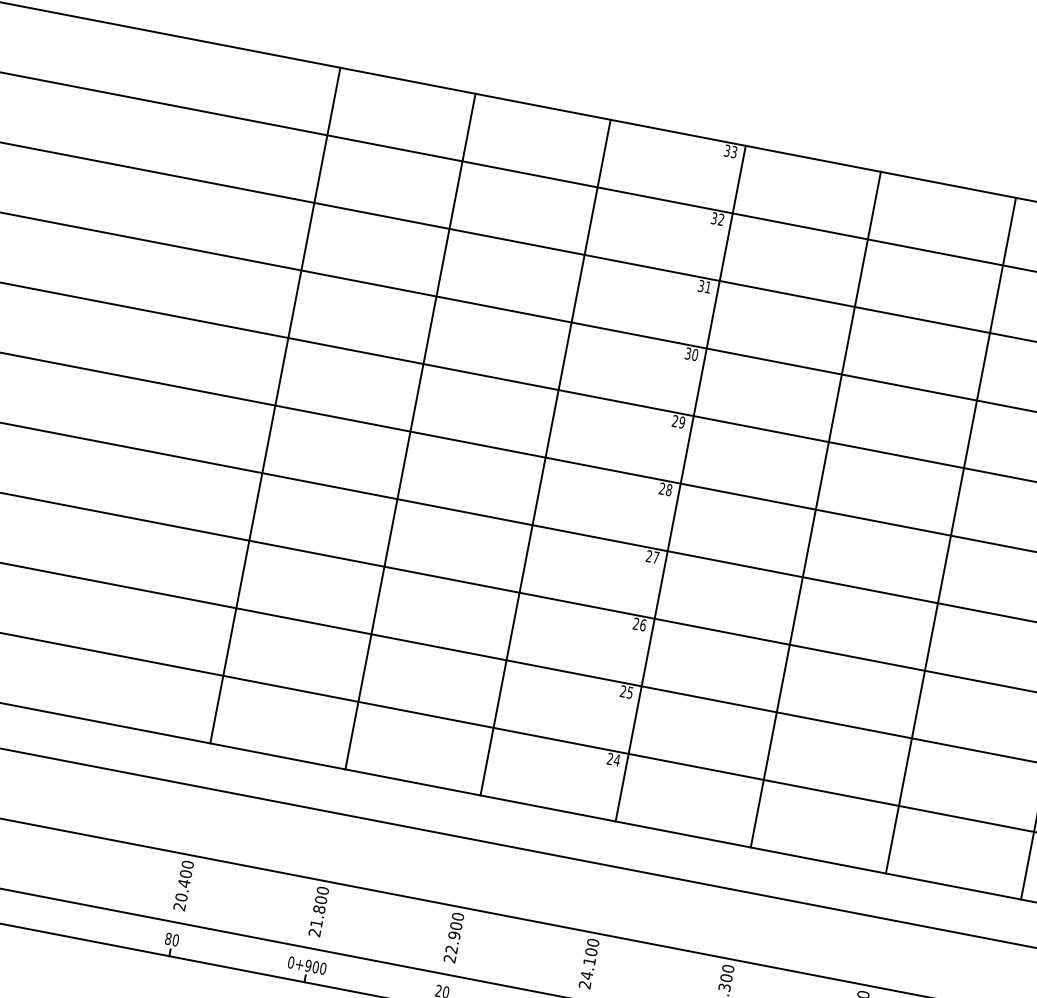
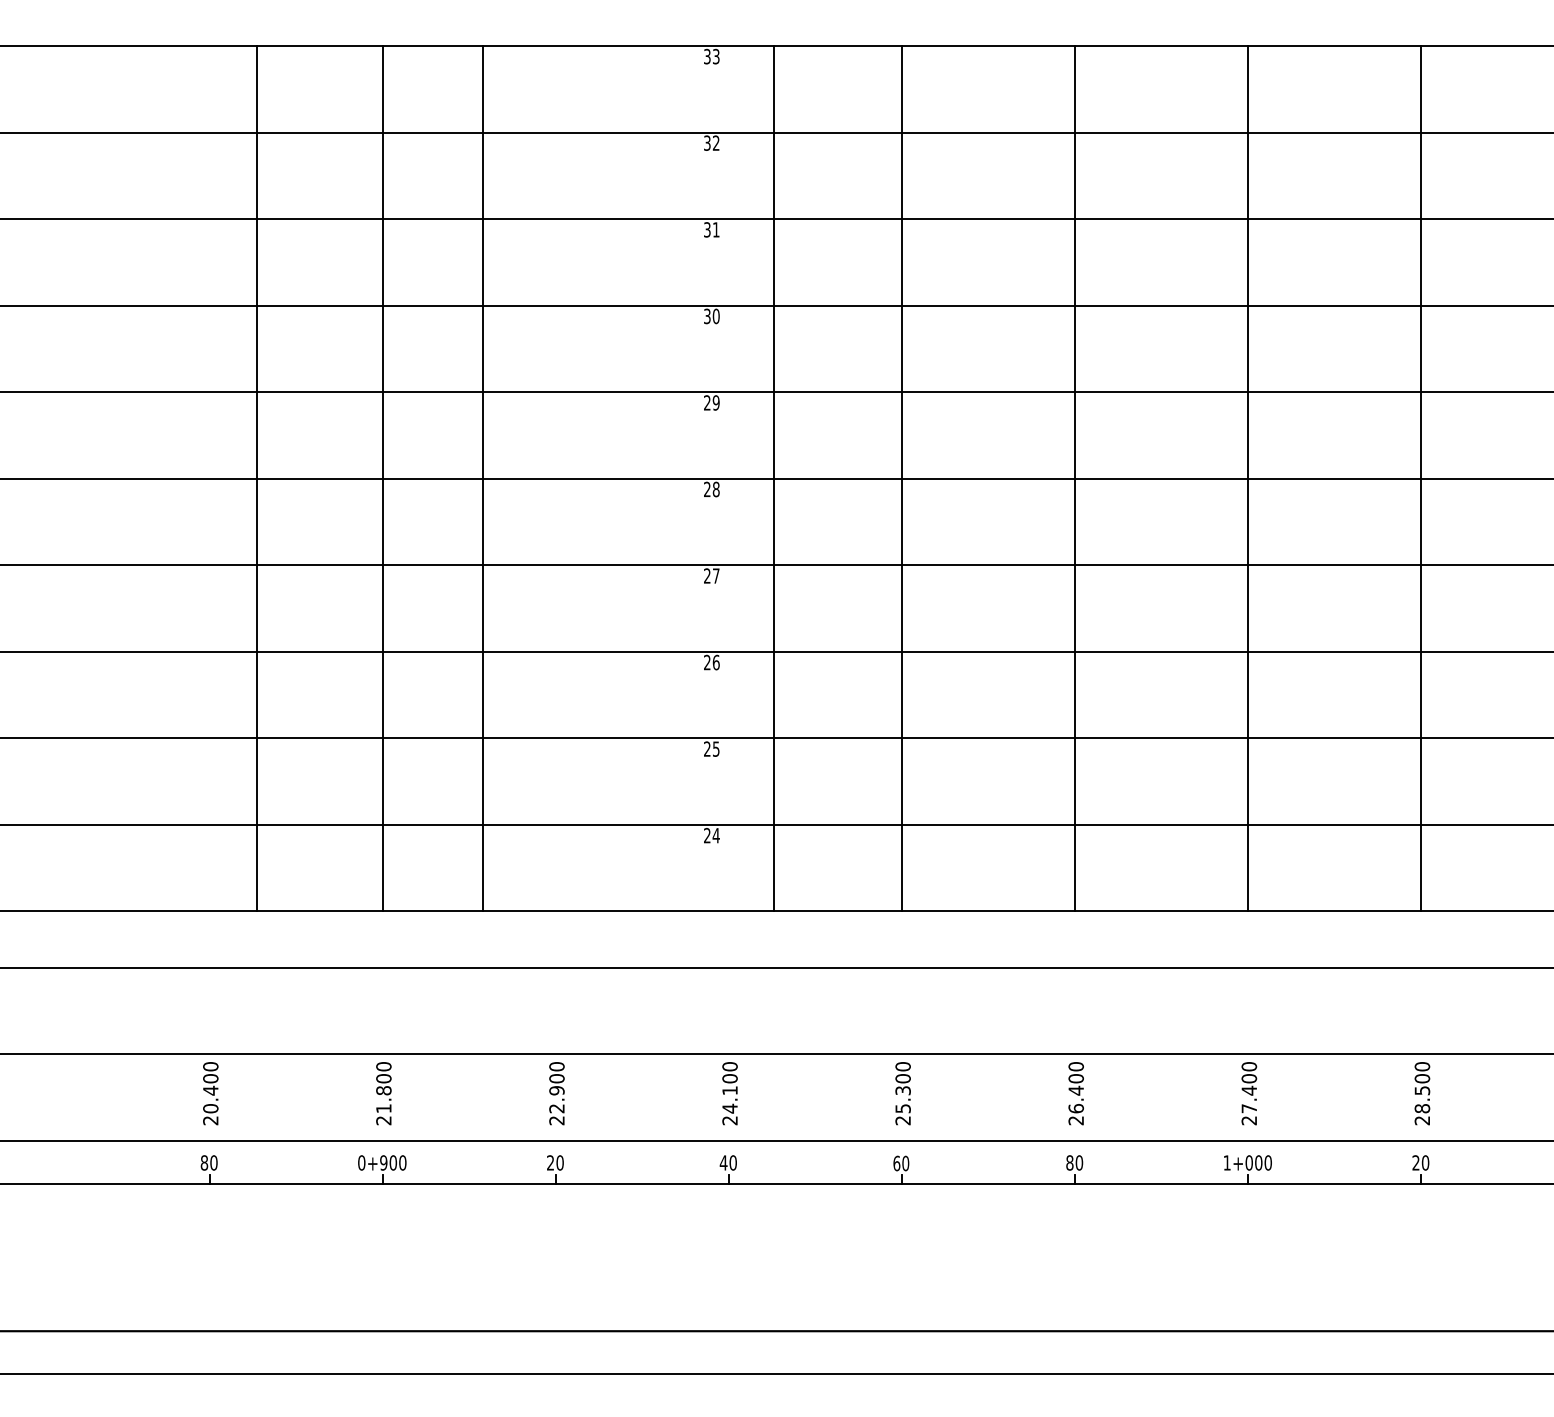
line: (275, 405) -> (256, 478), moved
line: (545, 457) -> (482, 478), moved
line: (680, 483) -> (773, 478), moved

